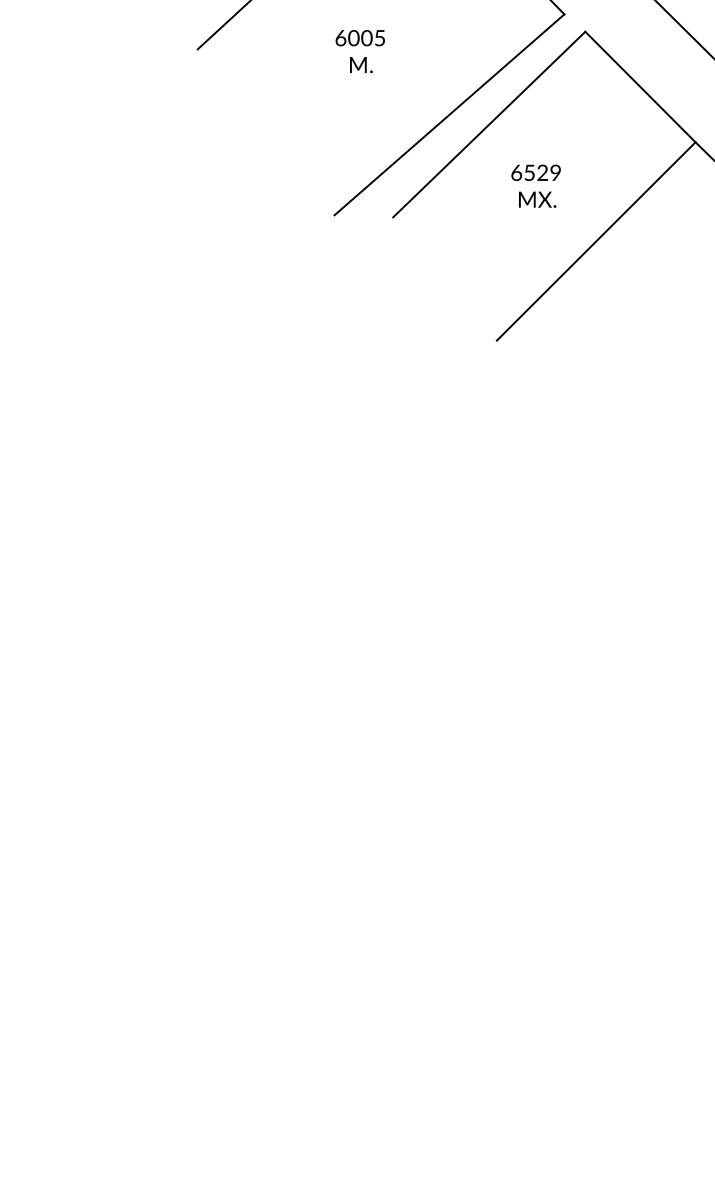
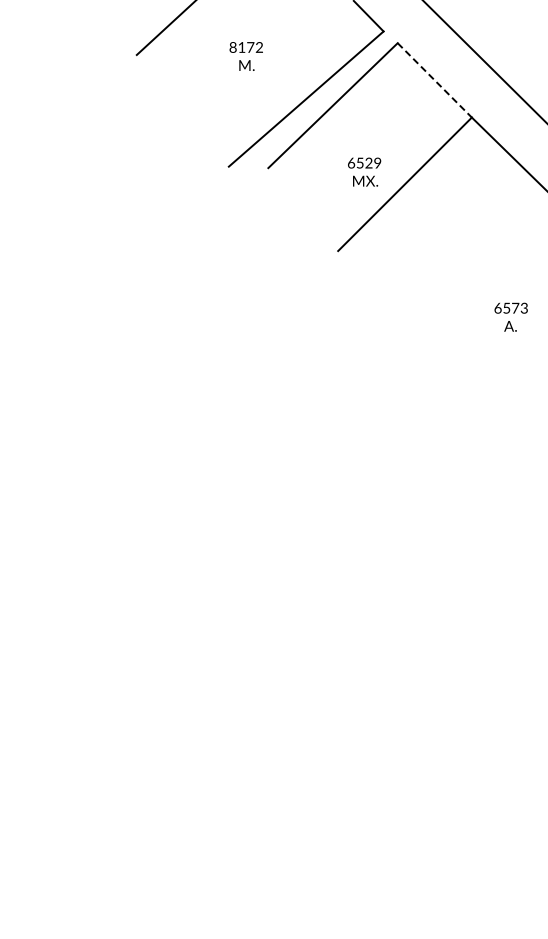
text: (359, 38) -> (245, 47), 6005 -> 8172
line: (640, 87) -> (434, 80), solid -> dashed
text: (536, 185) -> (364, 171), moved

